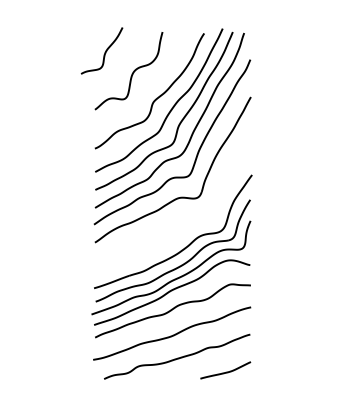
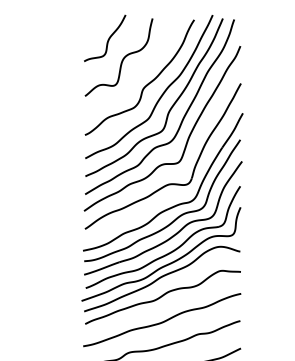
curve: (104, 52) -> (107, 39), moved
part: (182, 219) -> (172, 205), added

